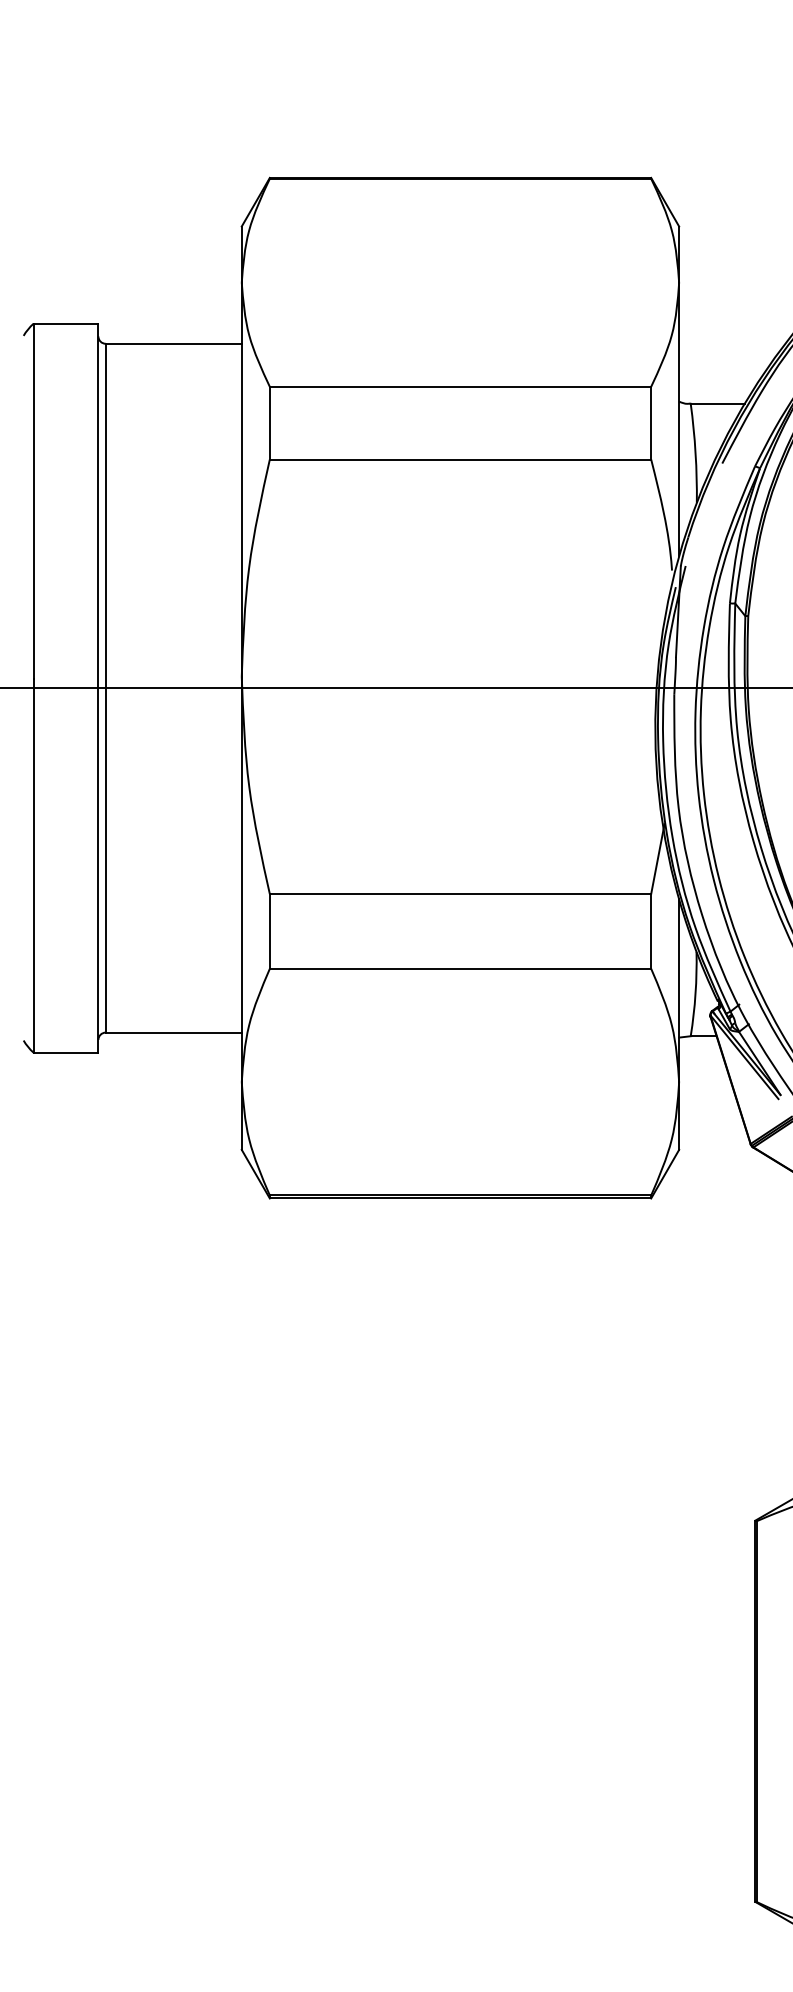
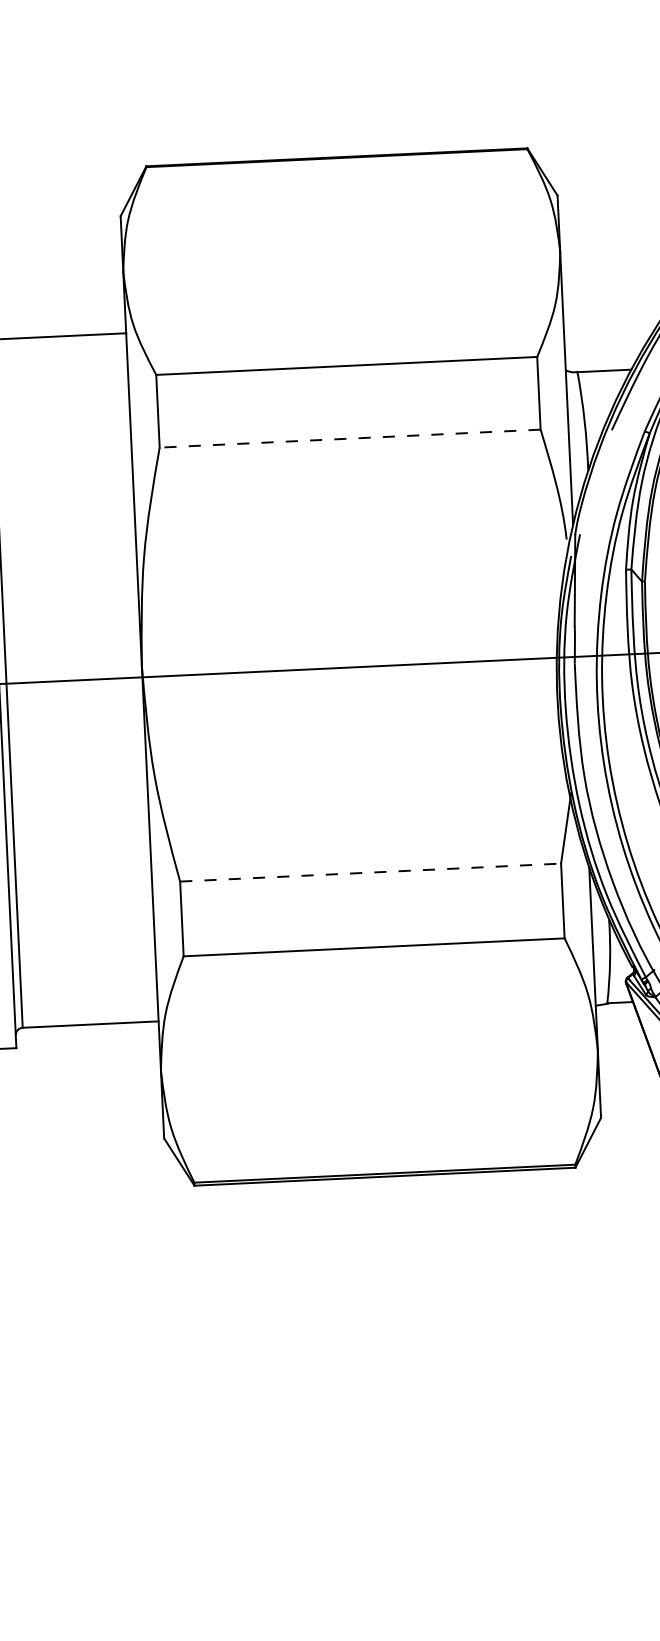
line: (460, 459) -> (350, 438), solid -> dashed
line: (460, 894) -> (370, 873), solid -> dashed

